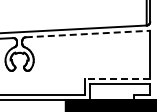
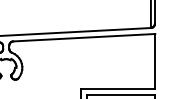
line: (88, 34) -> (84, 38), dashed -> solid
line: (117, 78) -> (117, 88), dashed -> solid

